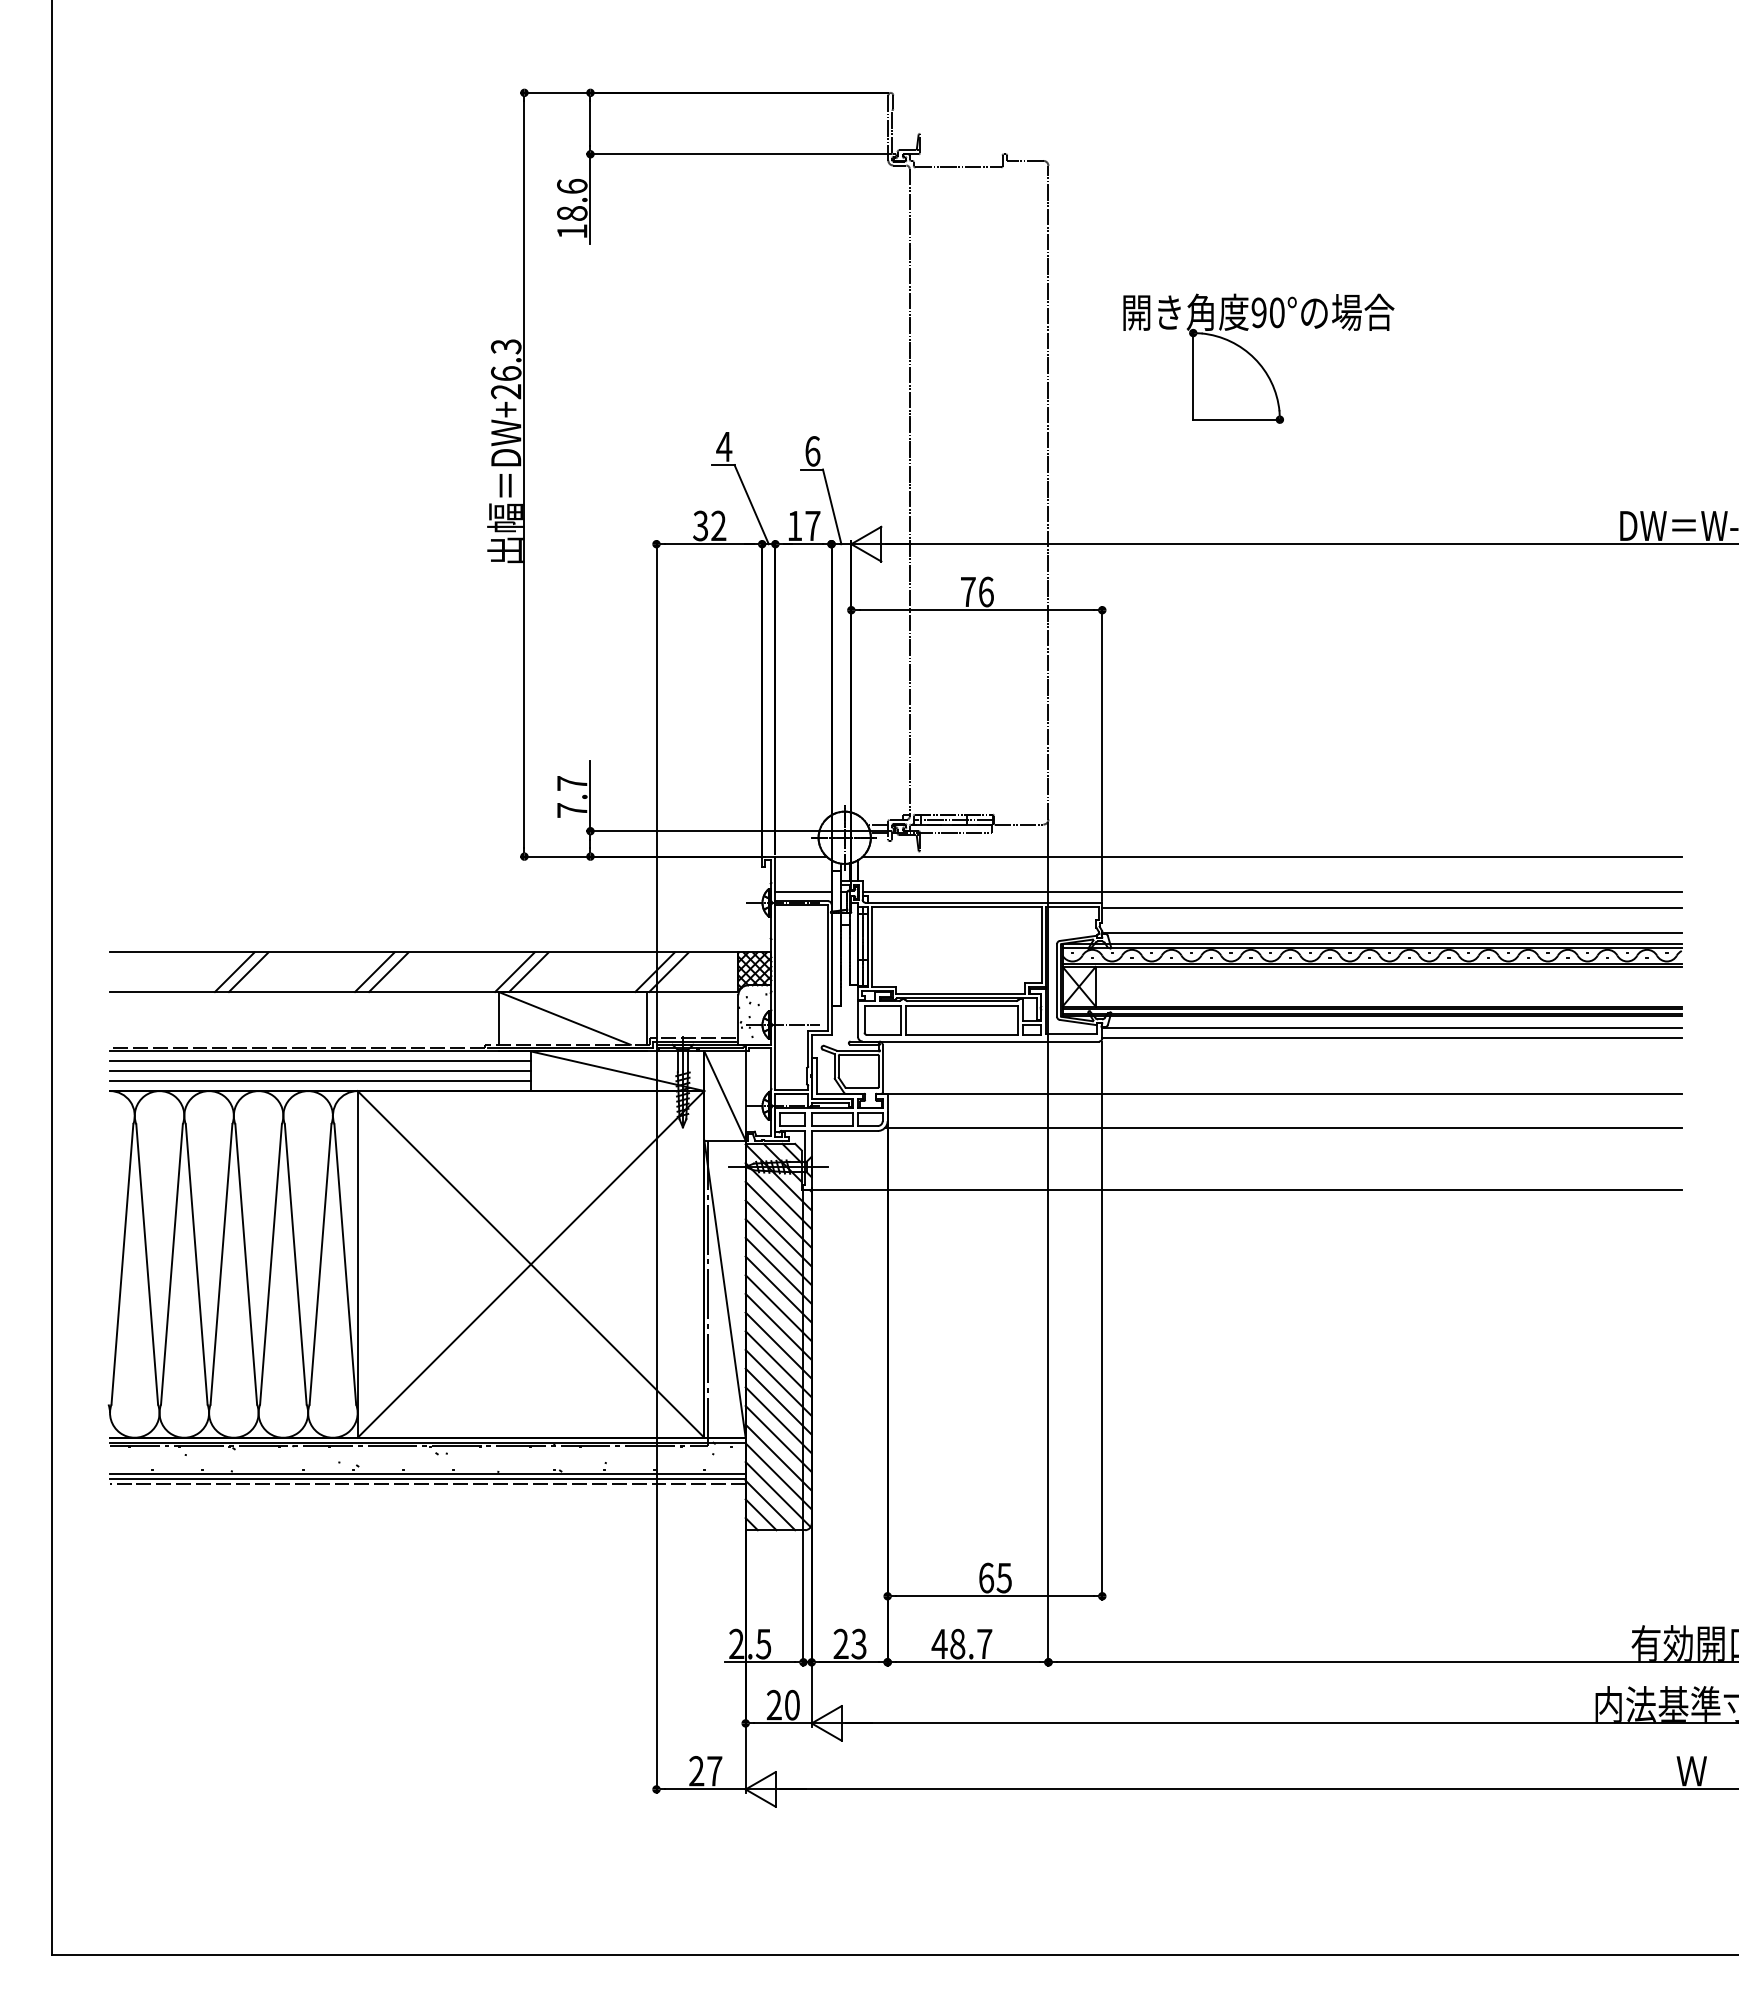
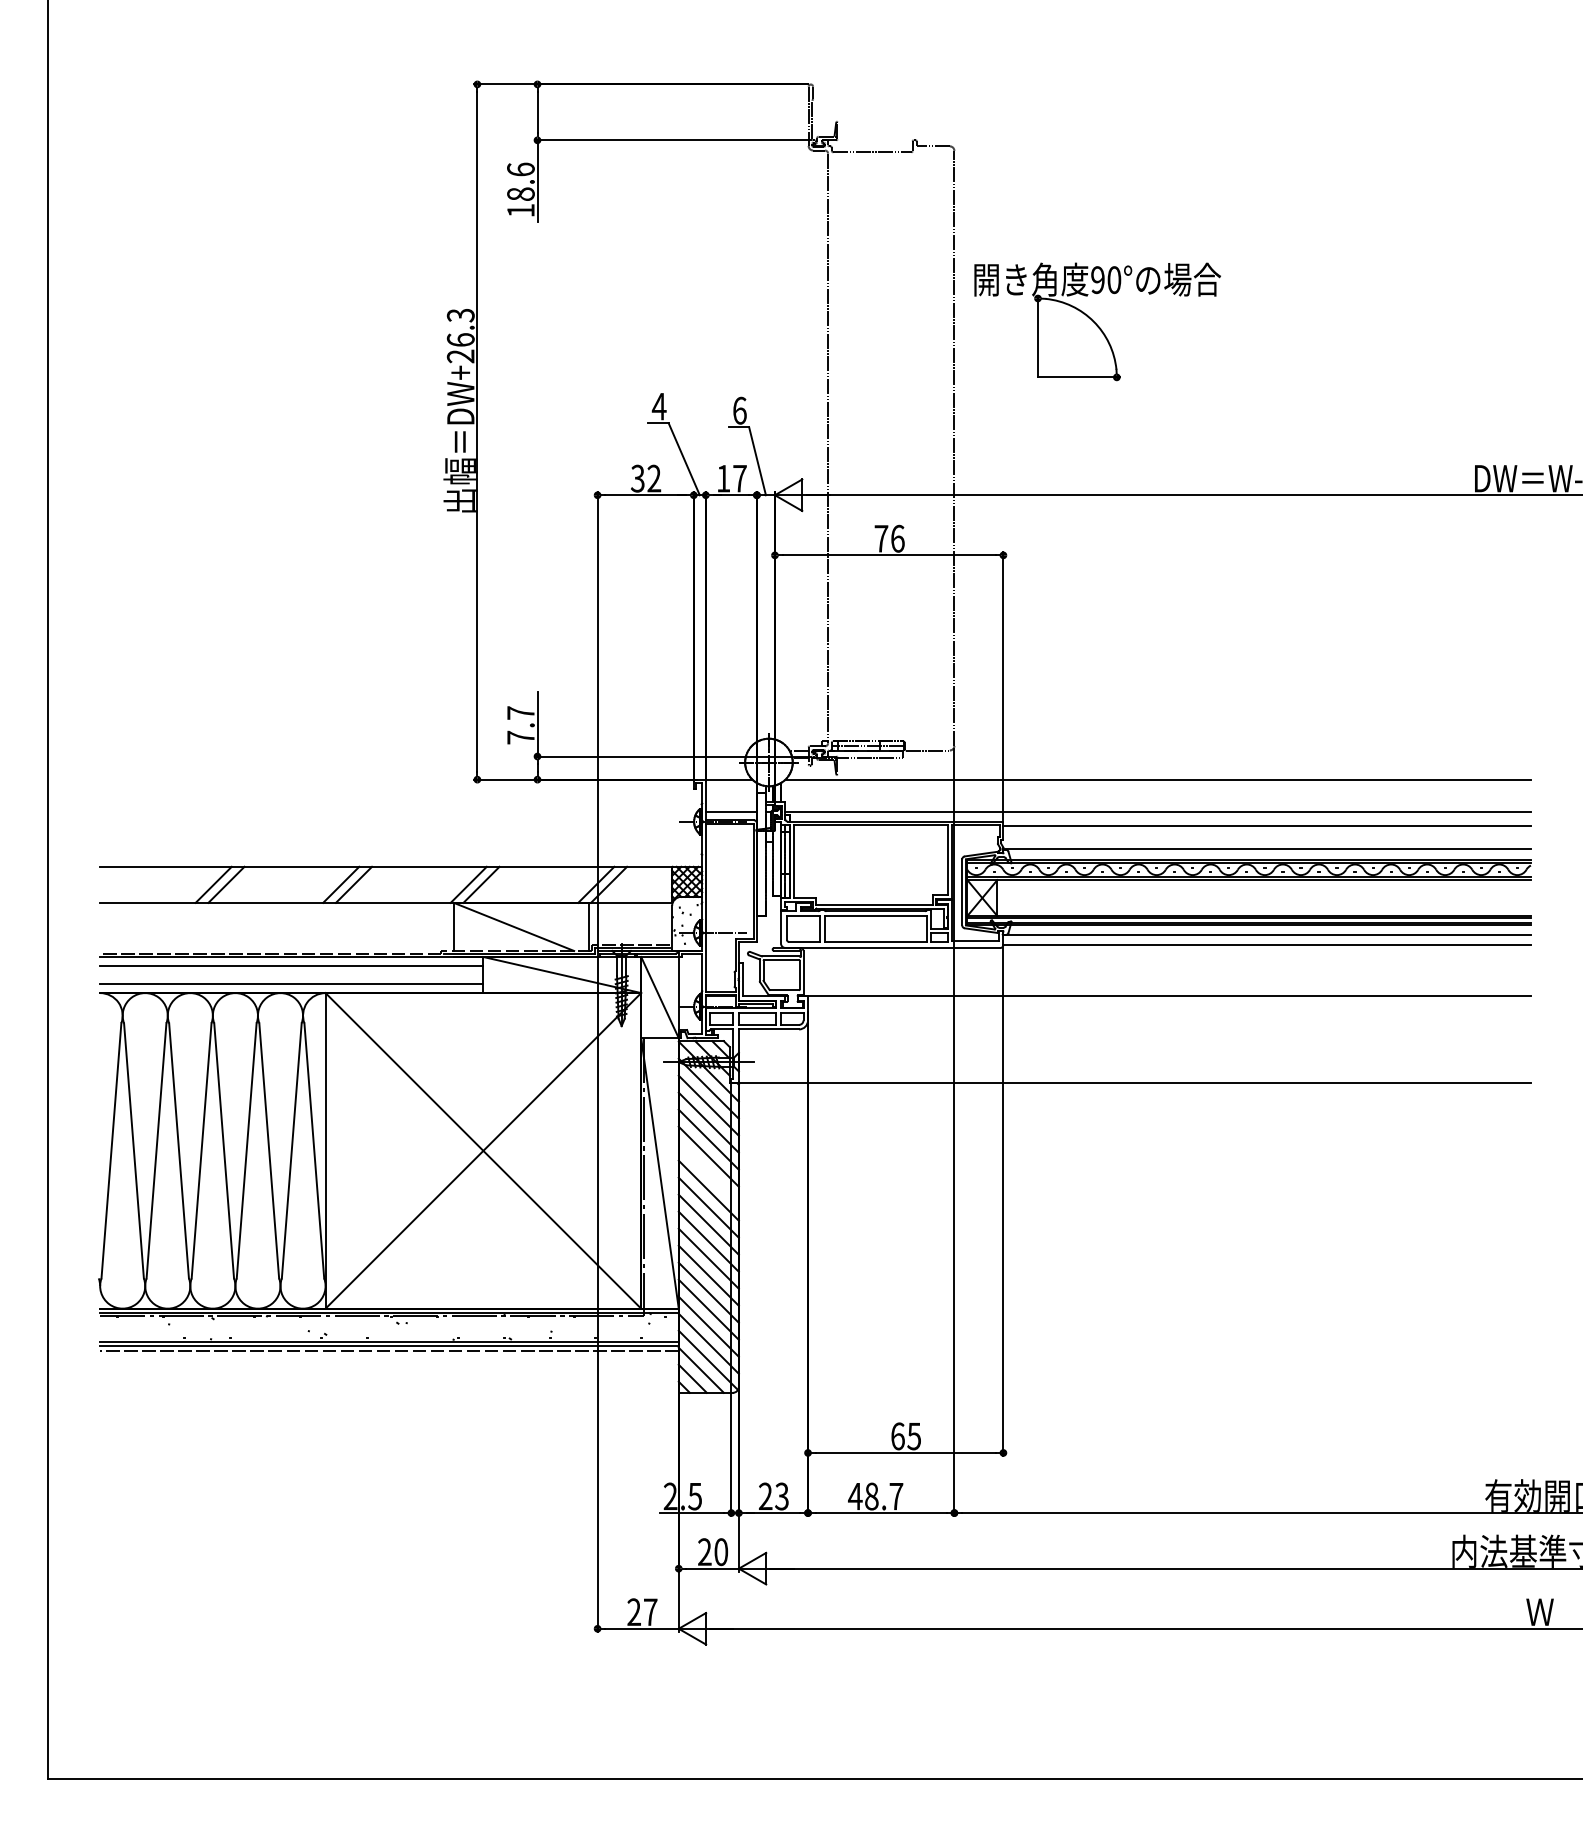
part: (1258, 358) -> (1097, 321), moved
line: (320, 1071) -> (291, 975), removed
line: (1282, 1128) -> (1167, 1027), removed
line: (778, 1289) -> (708, 1173), removed

